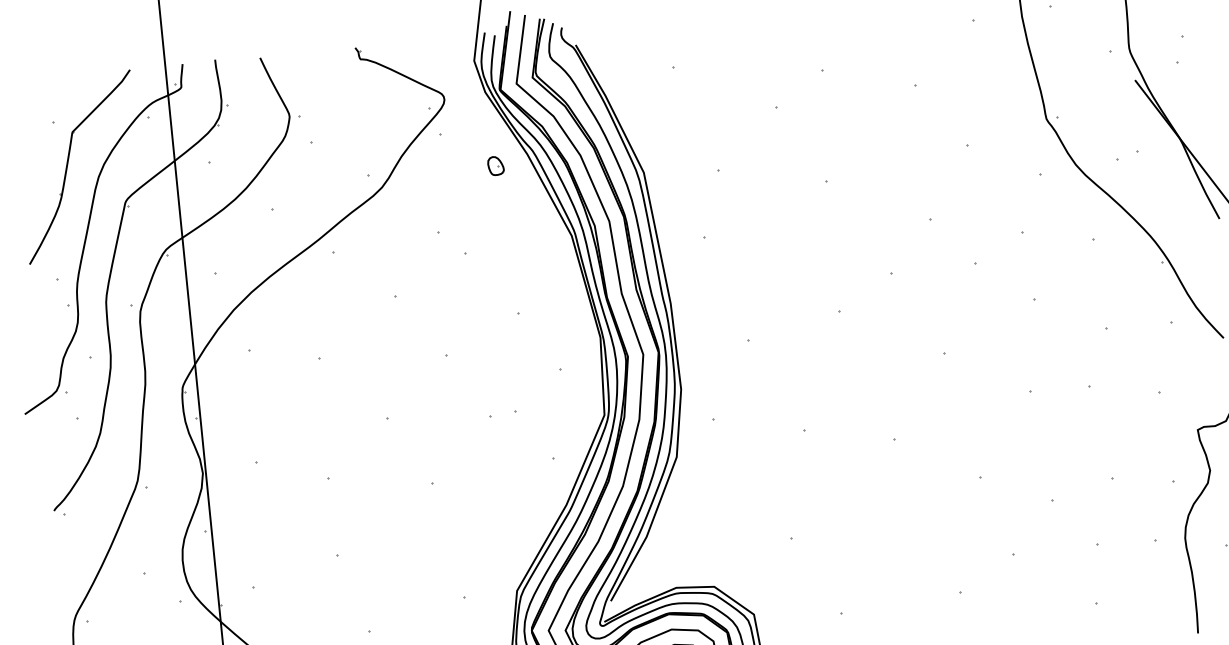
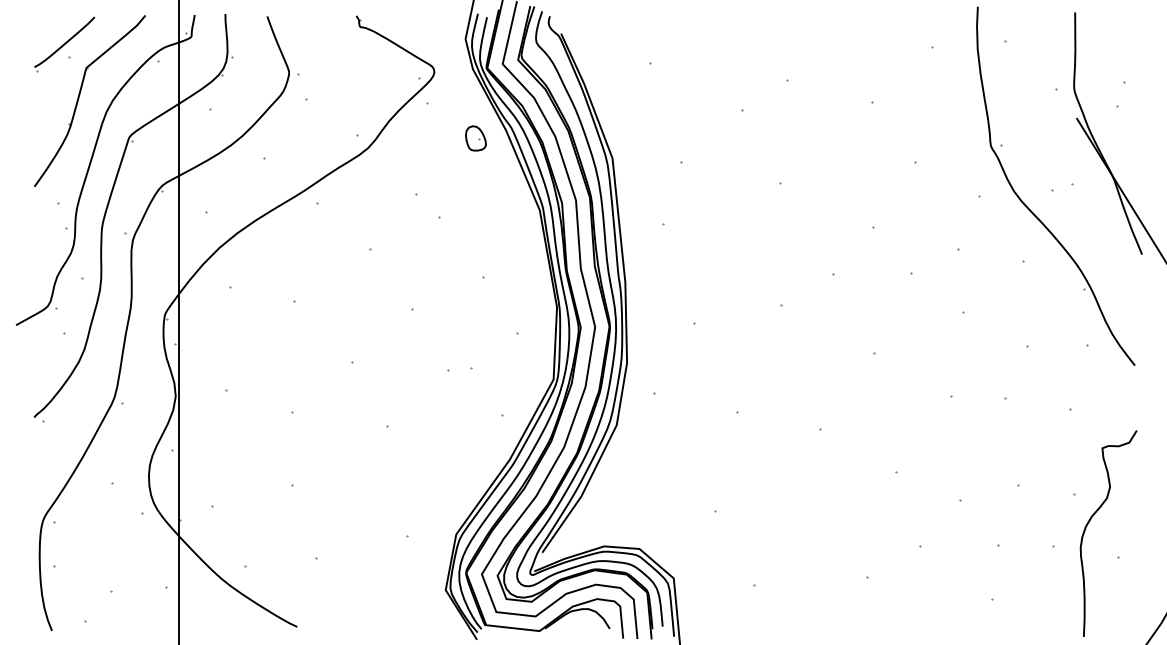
part: (46, 109) -> (64, 44), added
part: (495, 166) -> (475, 138), size x1.43

